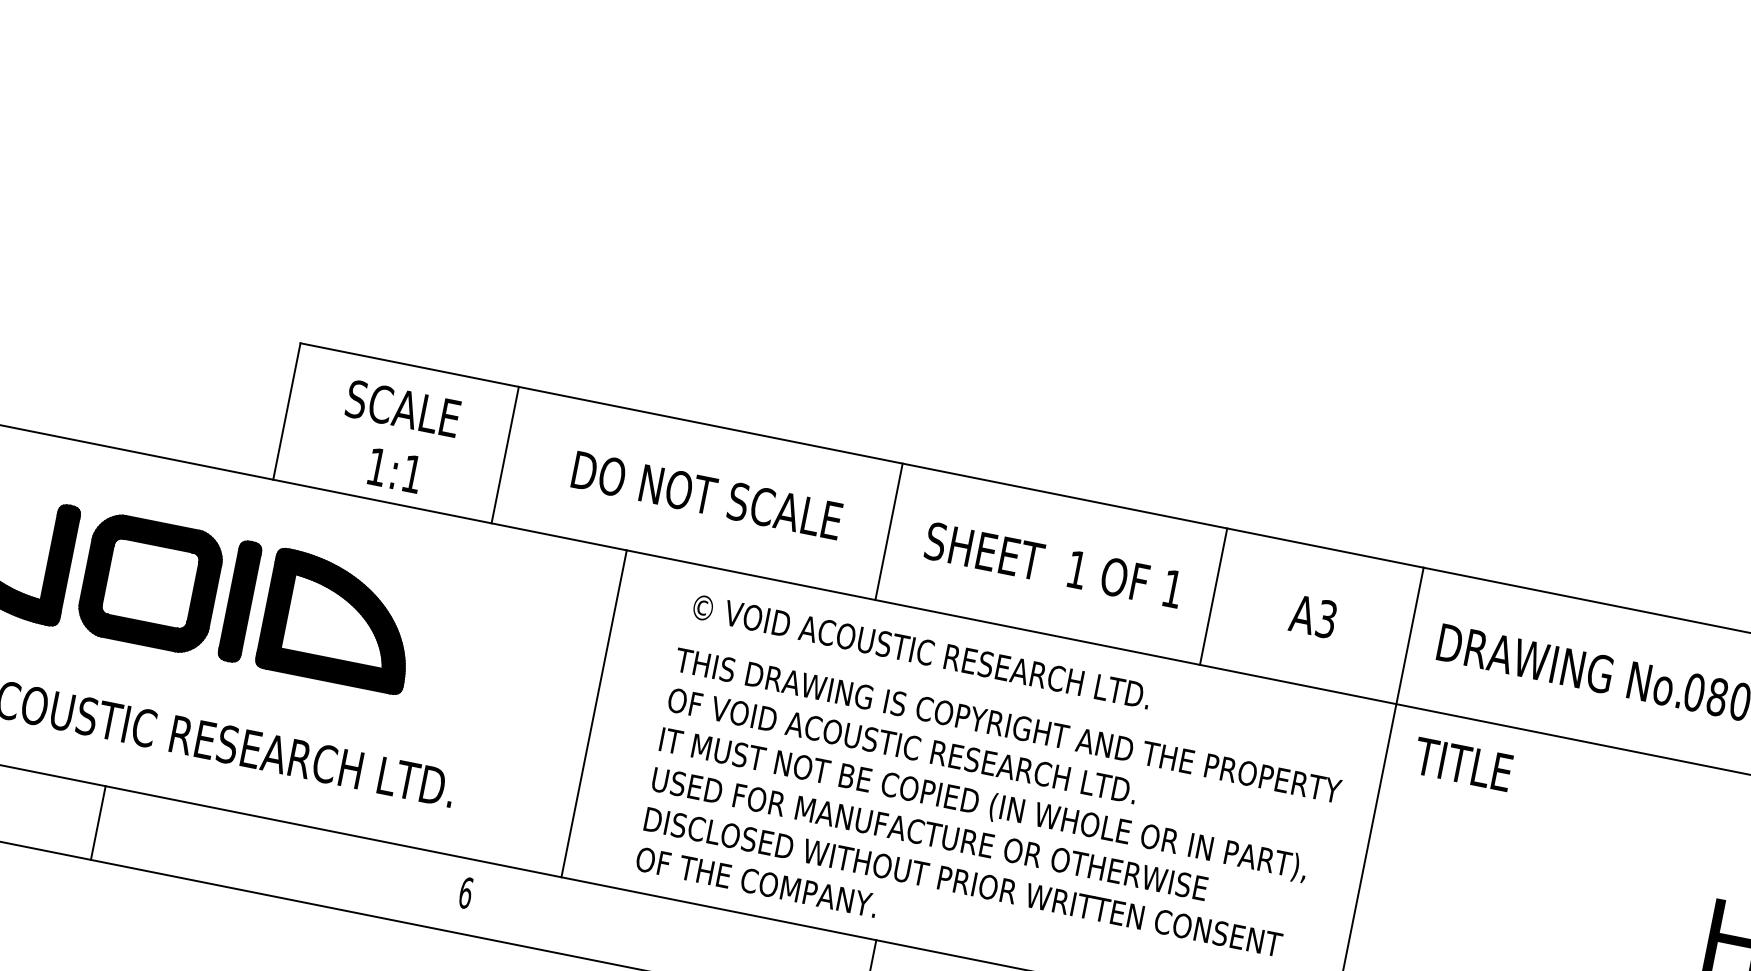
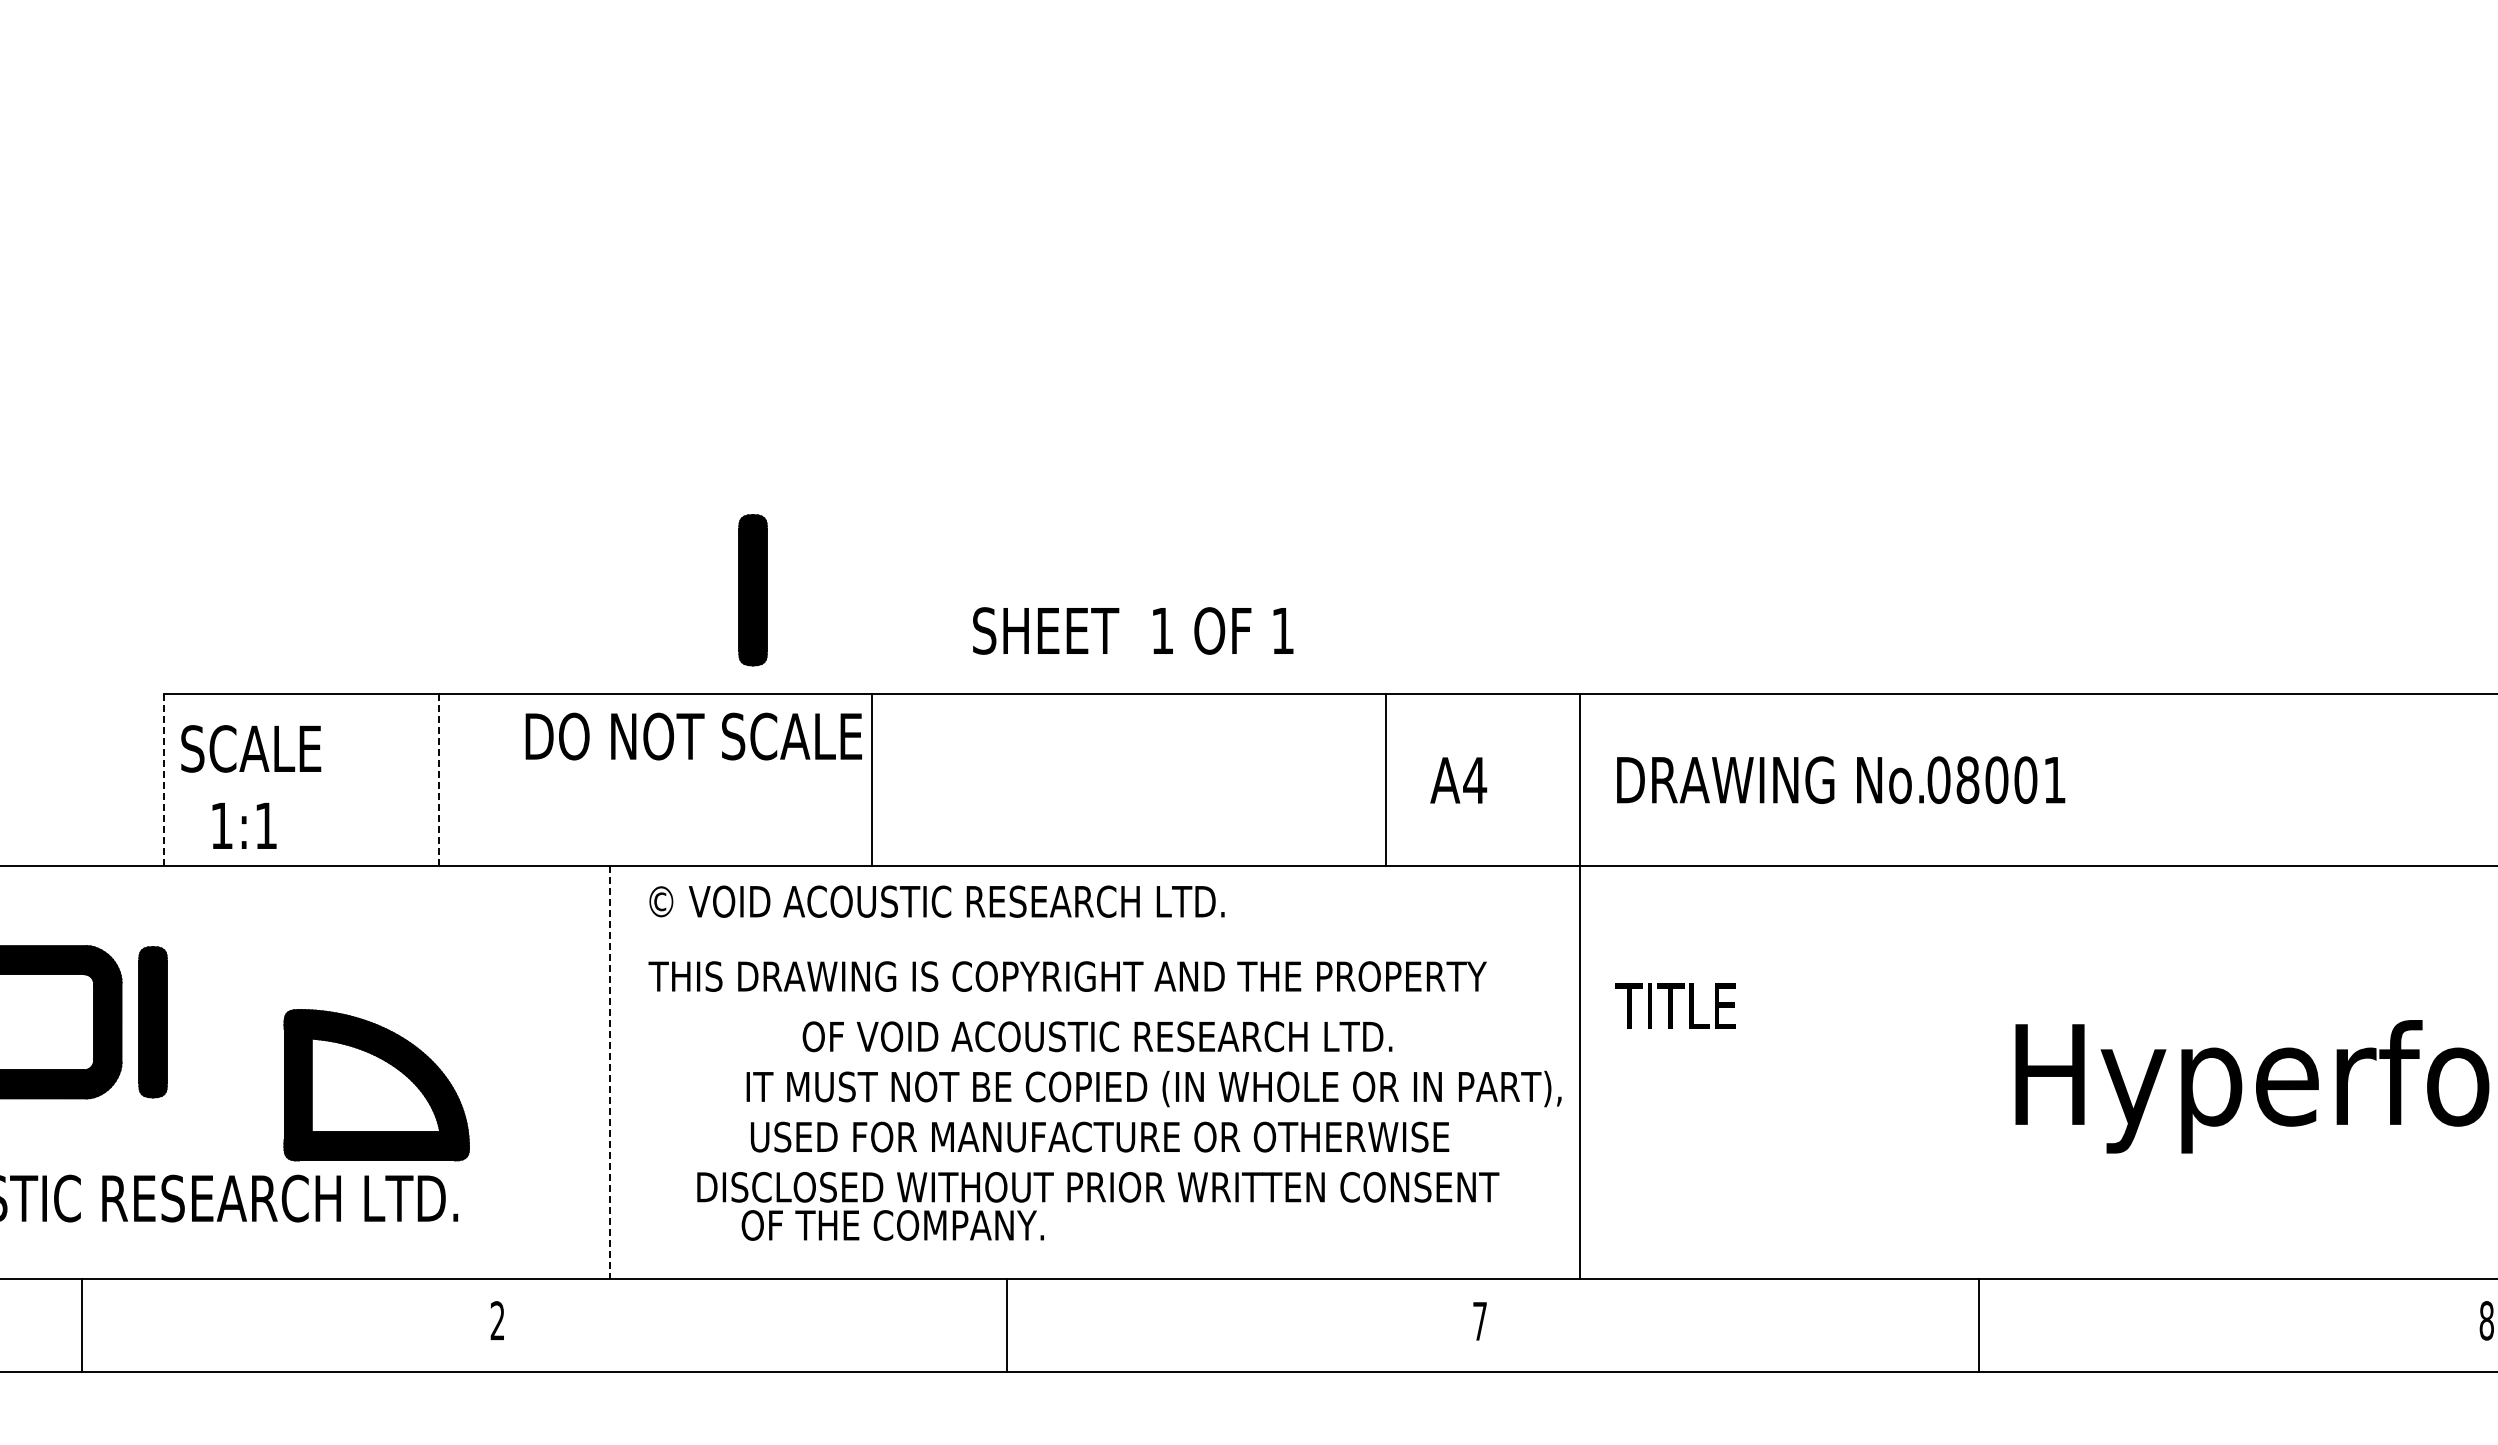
part: (783, 354) -> (752, 590), added
text: (403, 408) -> (251, 748), moved
line: (286, 411) -> (163, 780), solid -> dashed
line: (505, 455) -> (439, 780), solid -> dashed
text: (395, 470) -> (244, 825), moved
text: (706, 495) -> (693, 736), moved
line: (889, 531) -> (872, 780), moved
text: (1054, 564) -> (1133, 630), moved
line: (1213, 596) -> (1385, 780), moved
text: (1326, 619) -> (1475, 780), A3 -> A4
part: (339, 621) -> (376, 1085), moved
text: (921, 651) -> (936, 901), moved
line: (593, 714) -> (609, 1073), solid -> dashed
text: (1008, 725) -> (1067, 976), moved
text: (902, 745) -> (1097, 1036), moved
text: (1463, 763) -> (1675, 1005), moved
text: (983, 804) -> (1153, 1088), moved
line: (98, 822) -> (81, 1324), moved
text: (930, 833) -> (1100, 1136), moved
text: (756, 882) -> (892, 1225), moved
text: (465, 892) -> (497, 1320), 6 -> 2

